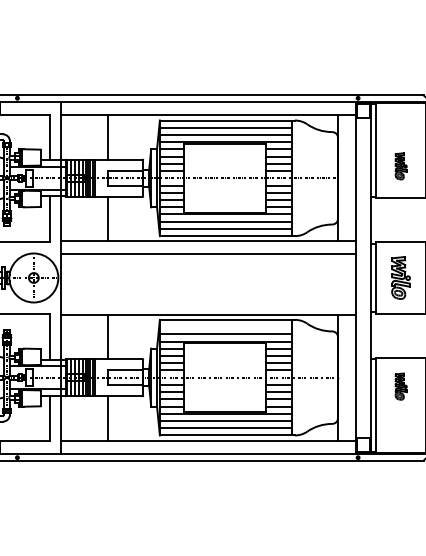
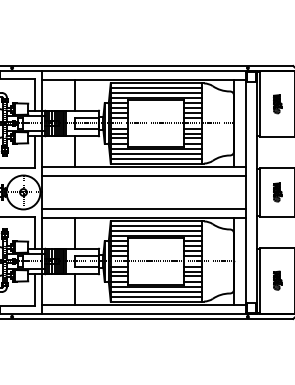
part: (400, 166) -> (277, 104), moved
part: (400, 278) -> (277, 192), size x0.62
line: (208, 301) -> (144, 208), added
line: (226, 327) -> (156, 226), added
part: (400, 386) -> (277, 280), moved

